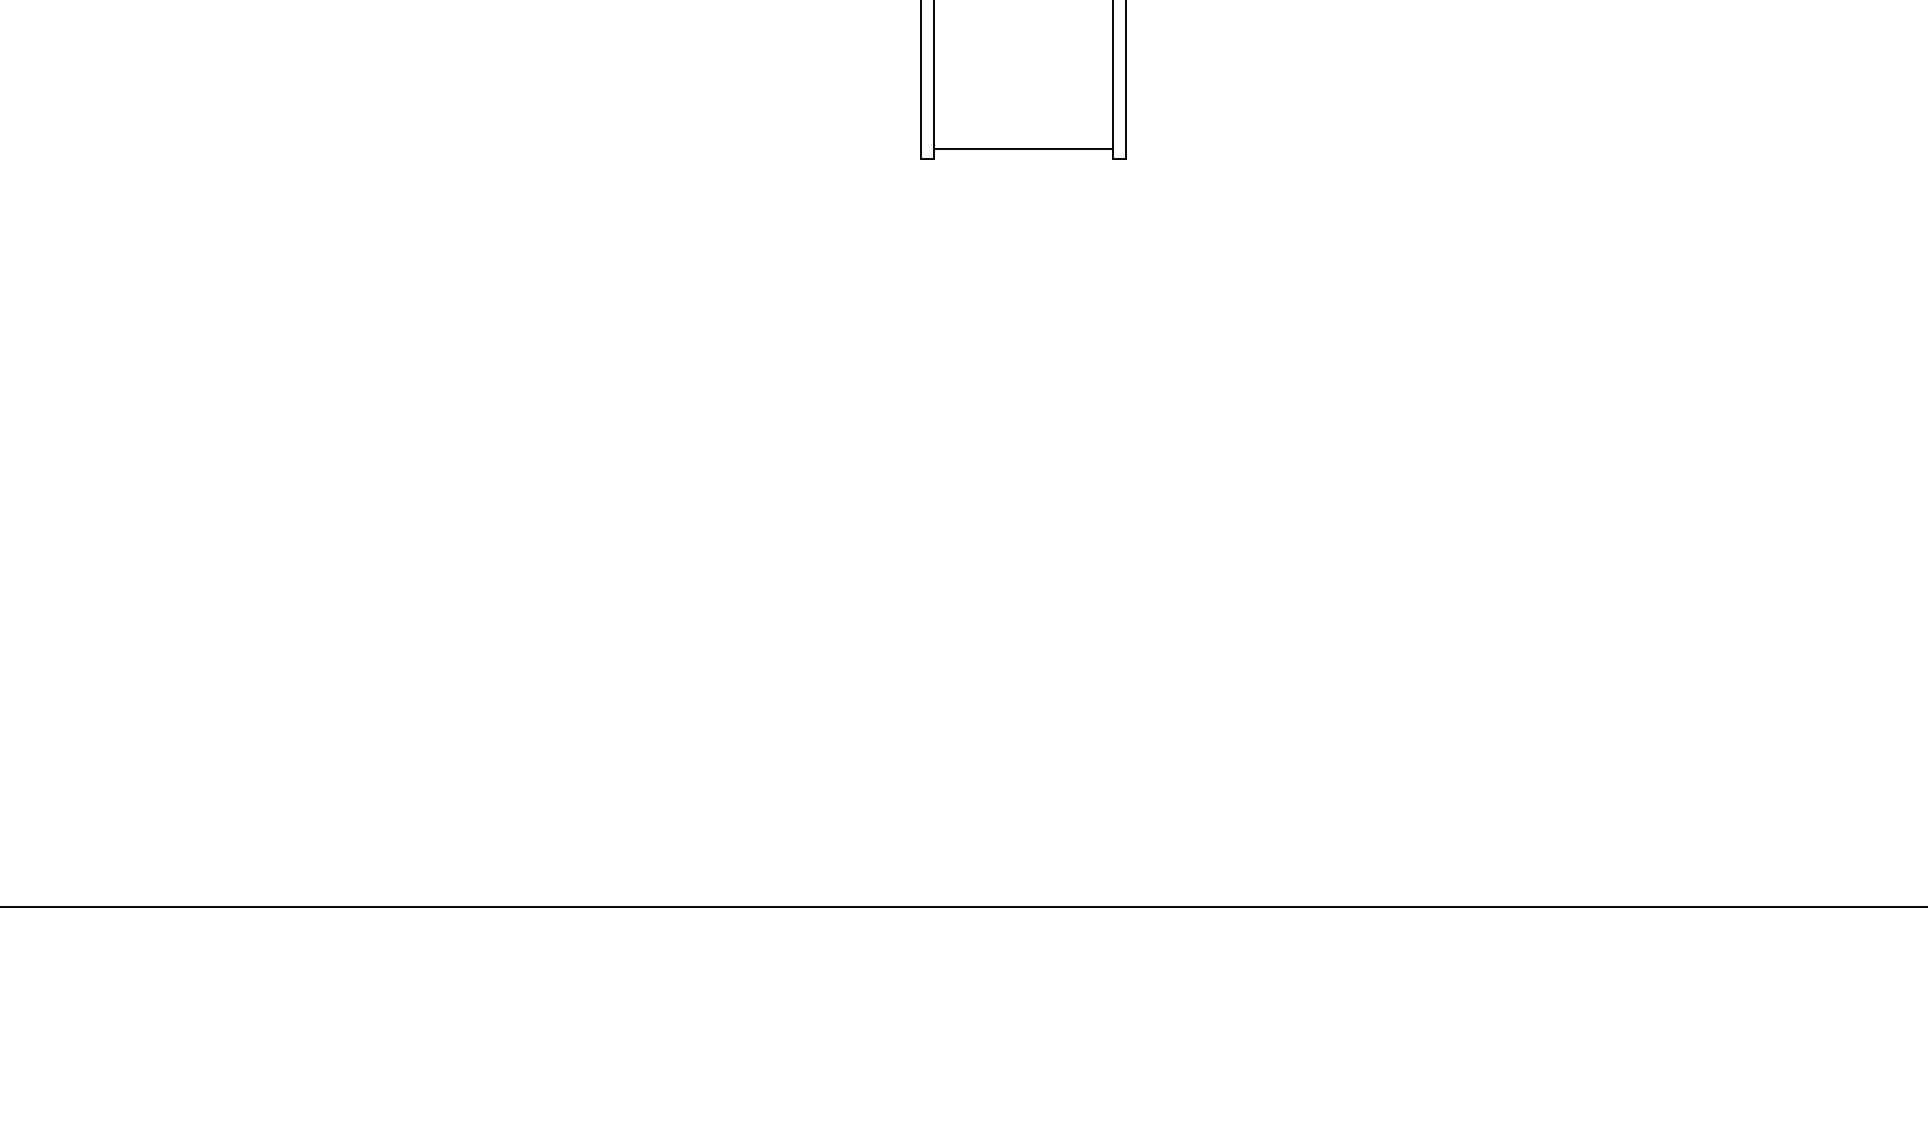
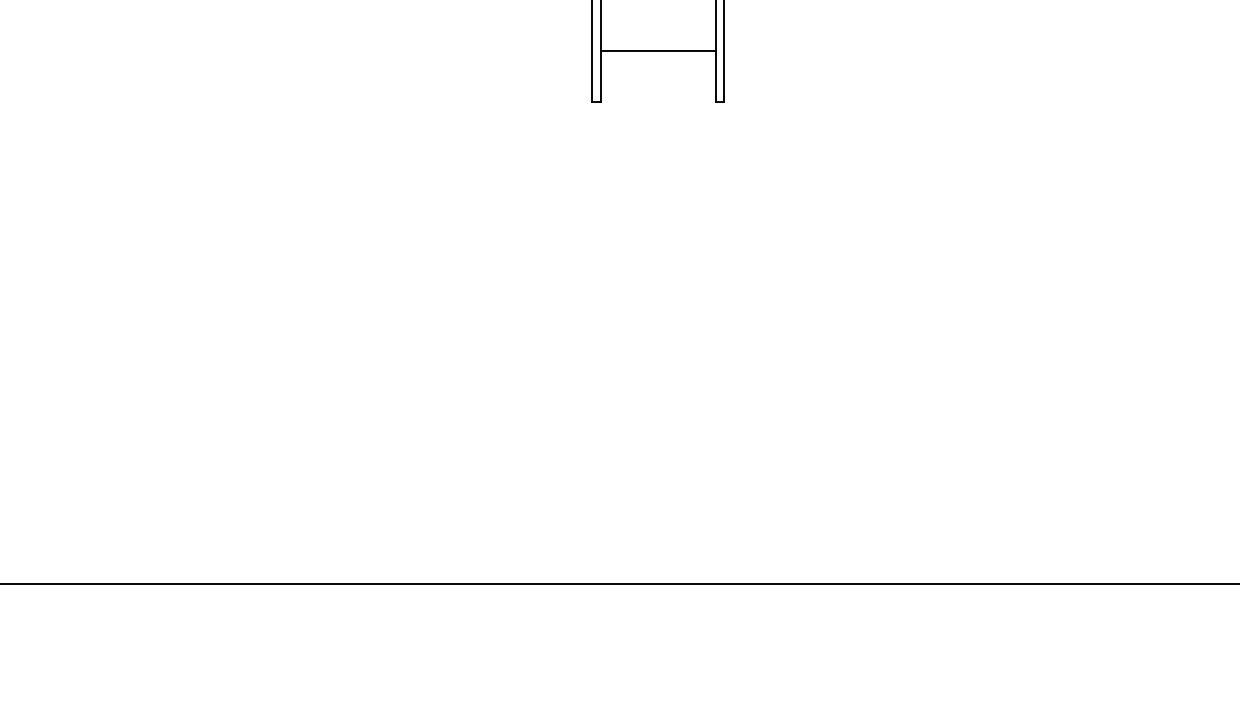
line: (1022, 148) -> (657, 50), moved

